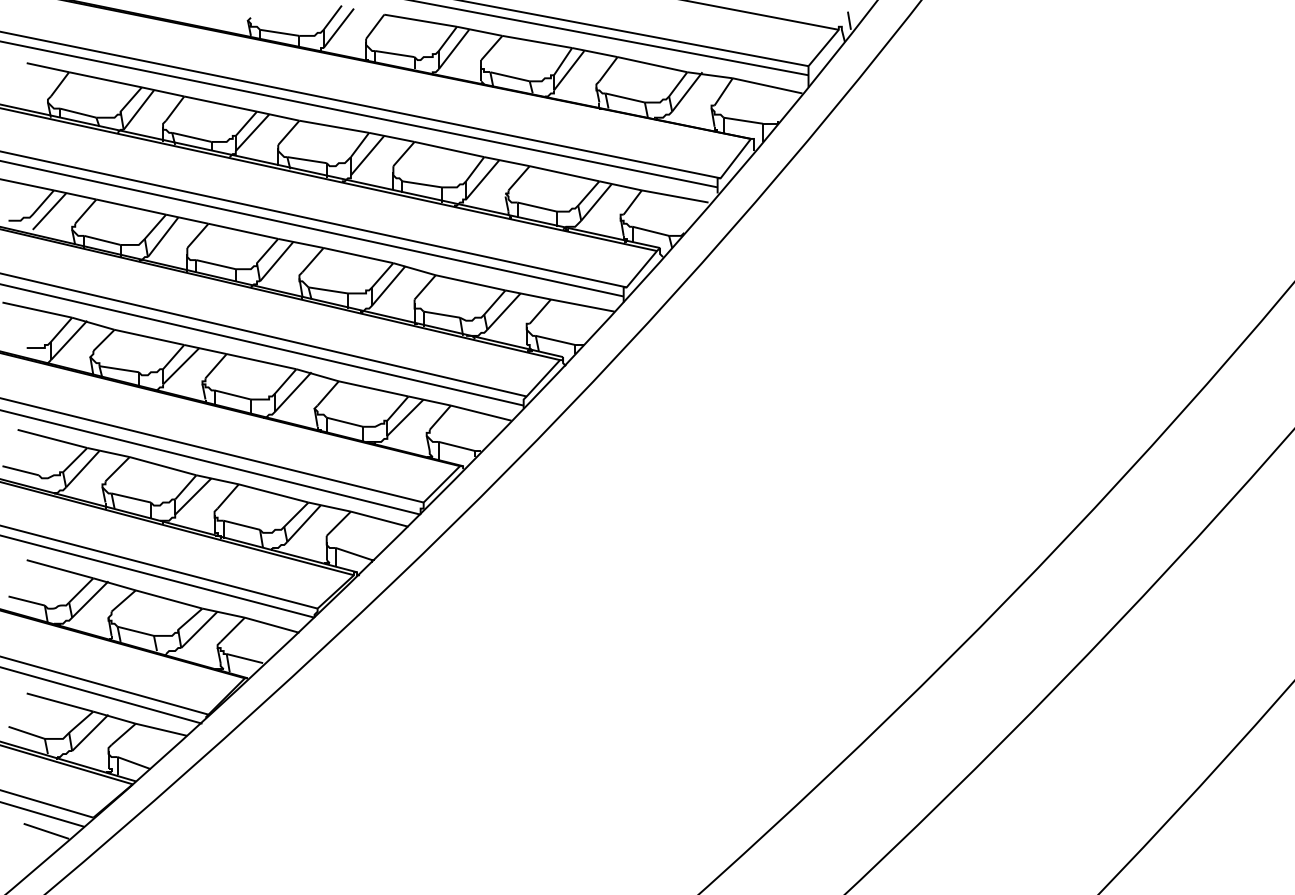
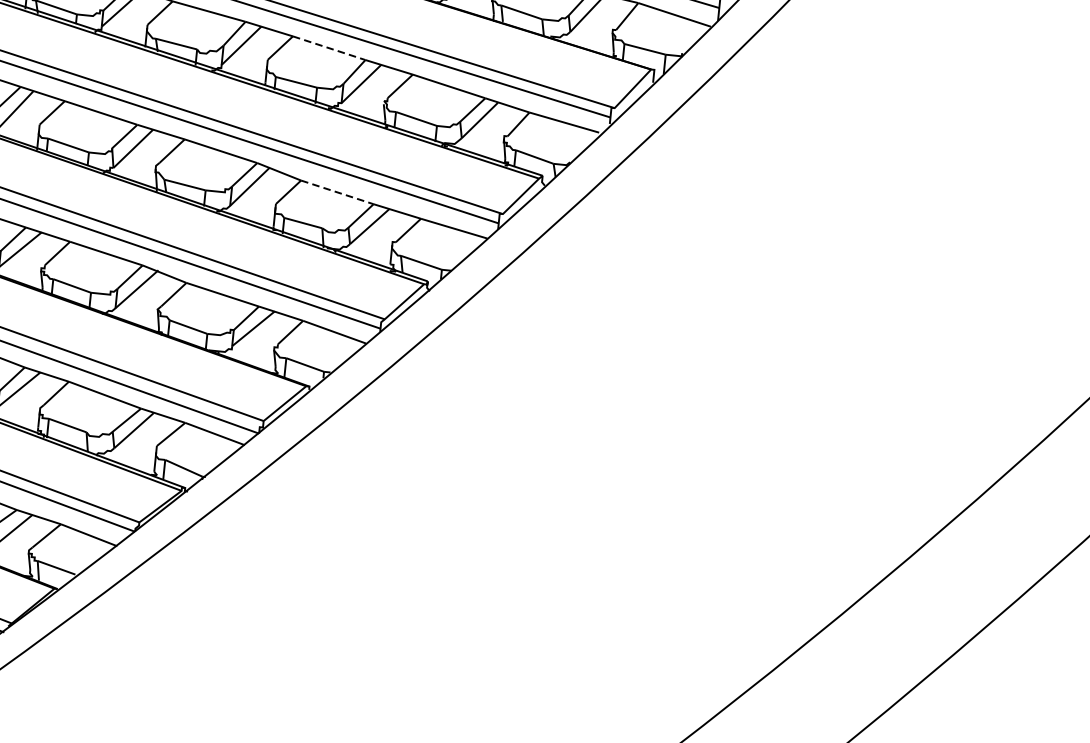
line: (449, 149) -> (329, 48), solid -> dashed
line: (470, 282) -> (337, 191), solid -> dashed

